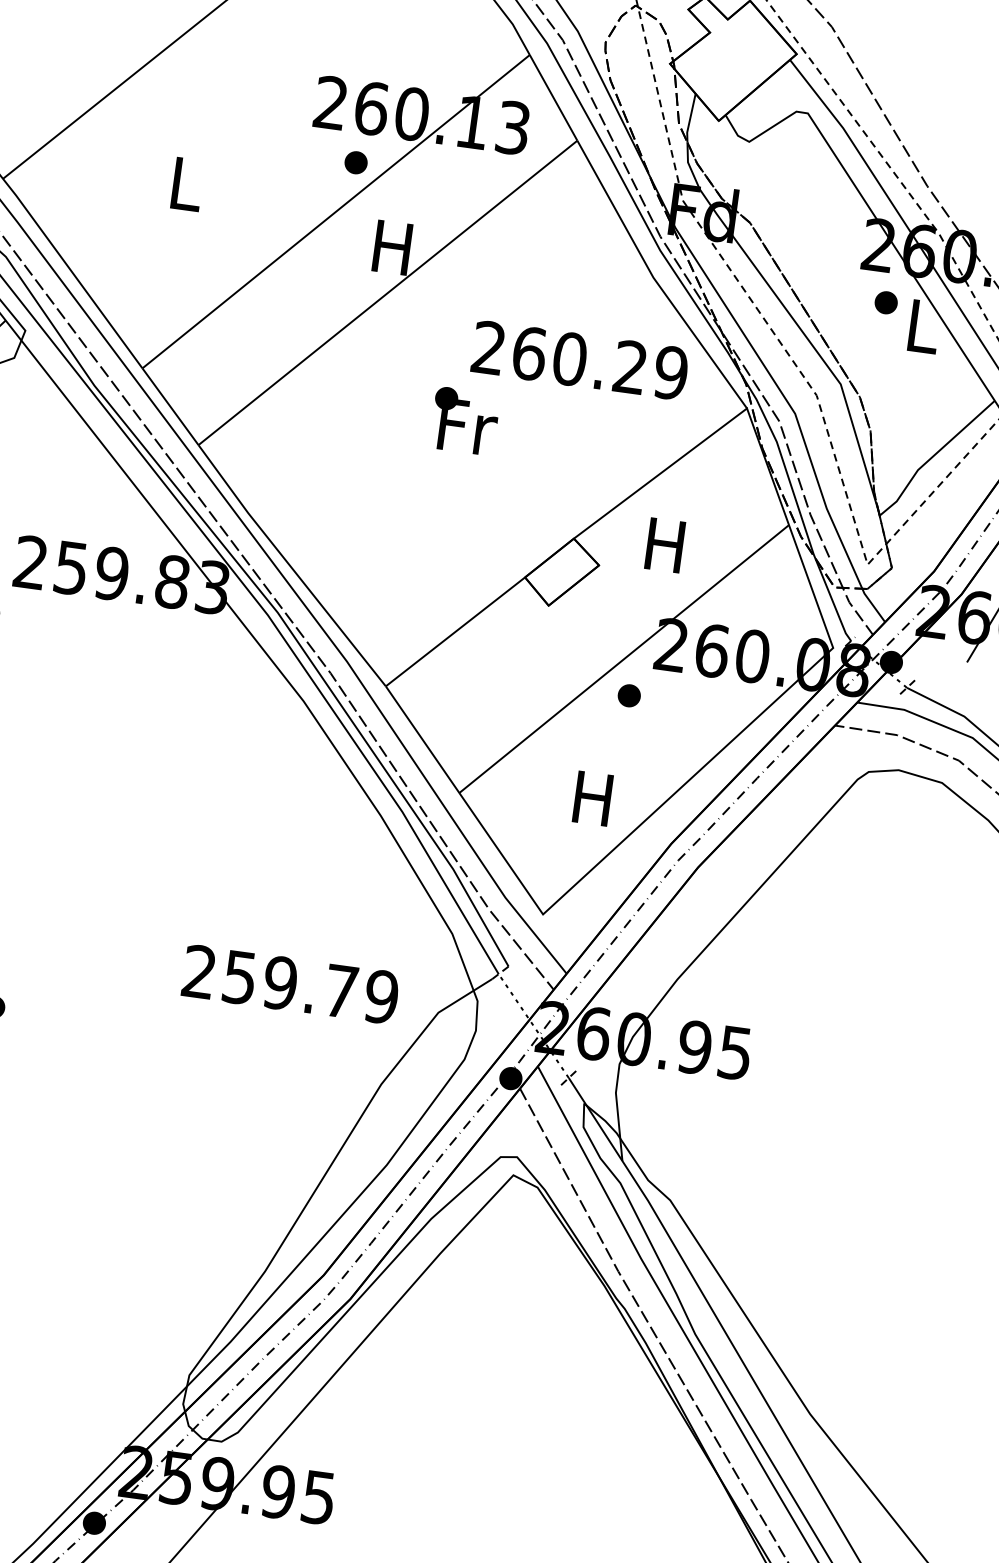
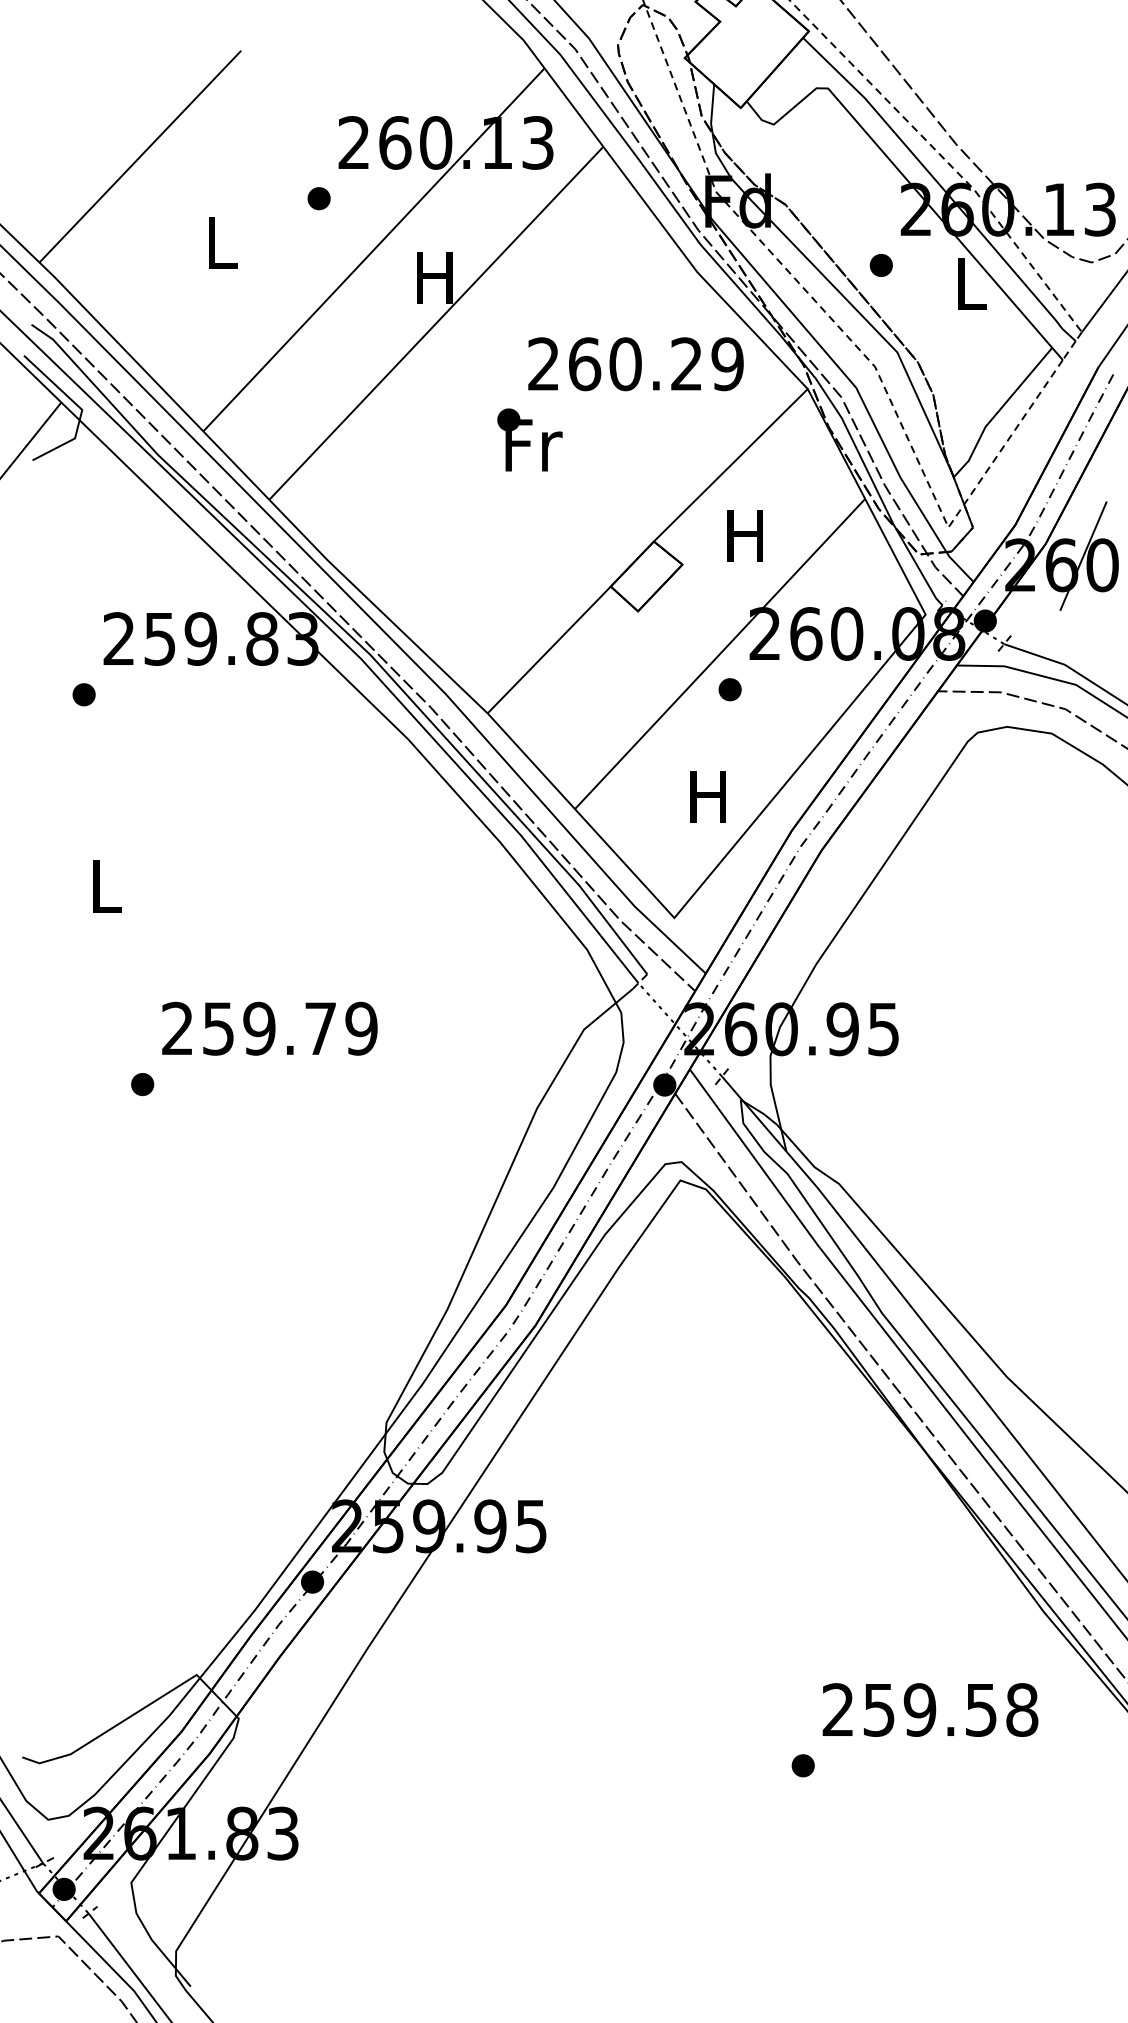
part: (355, 162) -> (318, 198), moved
part: (885, 302) -> (880, 265), moved
text: (290, 984) -> (269, 1028), moved

